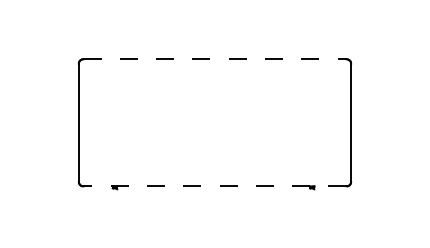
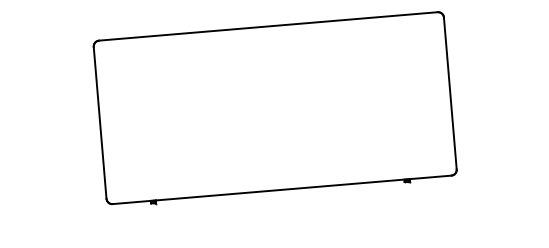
line: (214, 59) -> (267, 26), dashed -> solid
line: (214, 186) -> (281, 190), dashed -> solid

